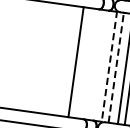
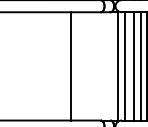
line: (75, 62) -> (70, 66), moved
line: (109, 66) -> (118, 66), dashed -> solid
line: (116, 66) -> (125, 65), dashed -> solid

